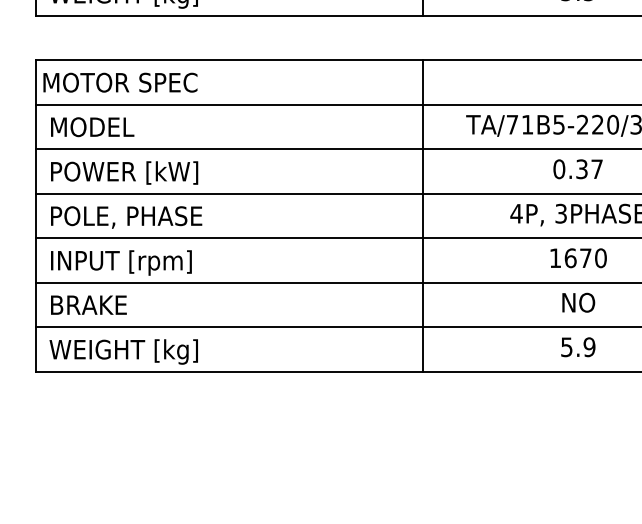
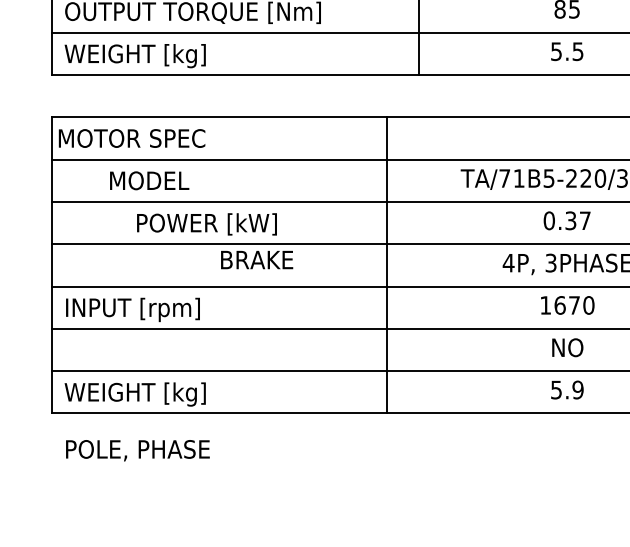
text: (92, 126) -> (149, 180), moved
text: (124, 173) -> (206, 224), moved
line: (422, 216) -> (387, 265), moved
text: (126, 217) -> (137, 450), moved
text: (89, 305) -> (257, 260), moved

